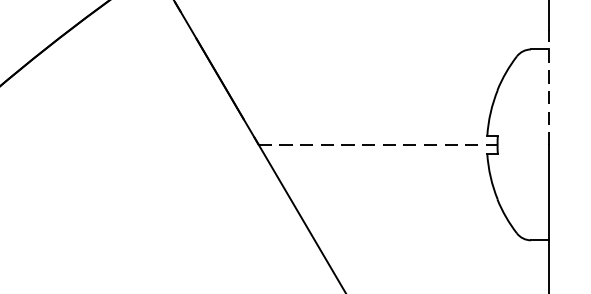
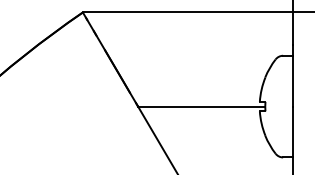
line: (548, 88) -> (292, 76), dashed -> solid
line: (377, 144) -> (201, 106), dashed -> solid

